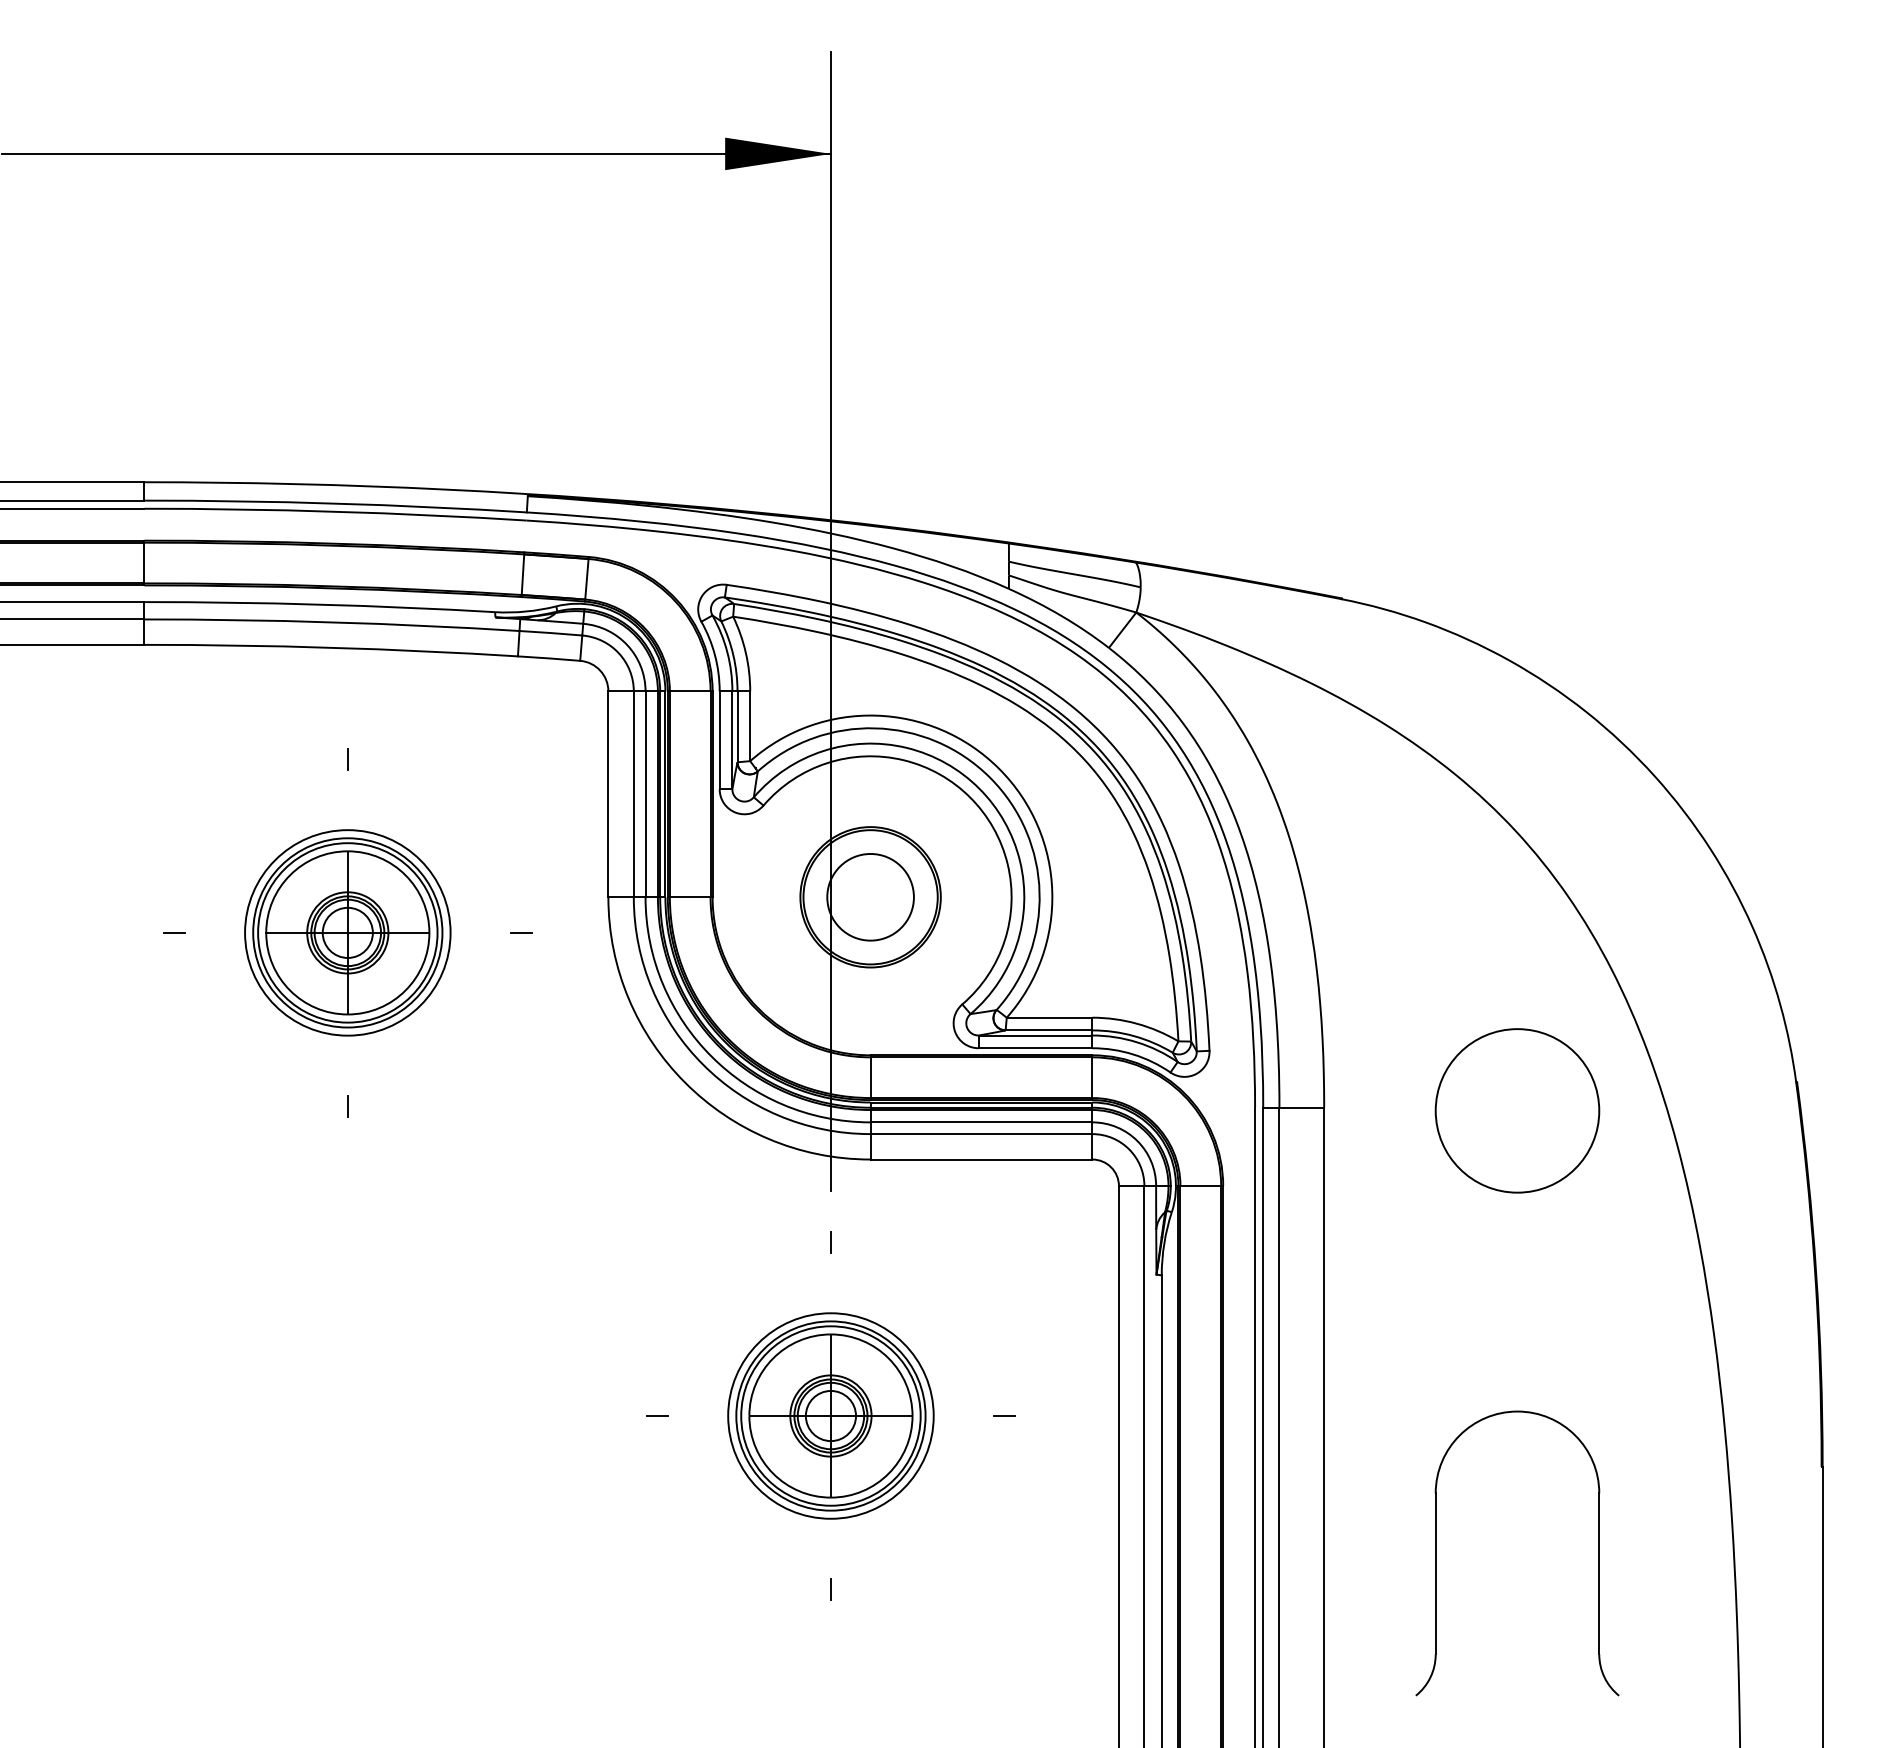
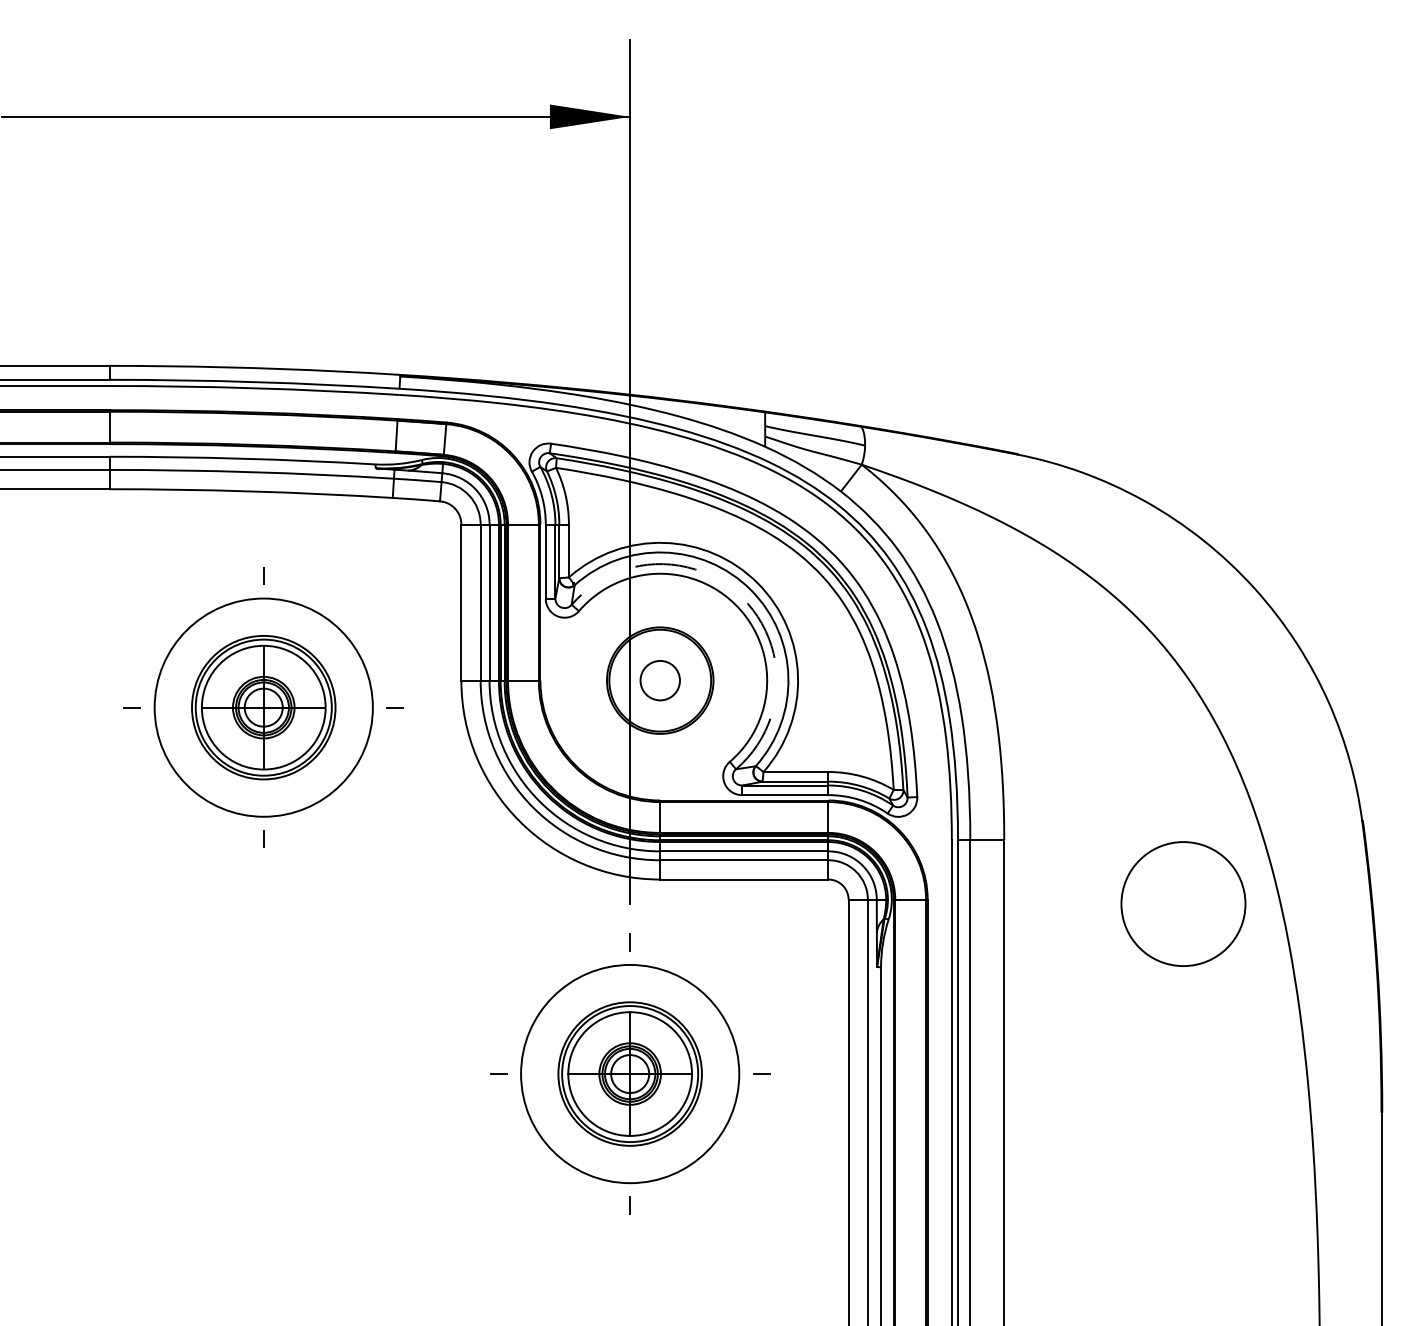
arc: (979, 788) -> (742, 598), solid -> dashed
circle: (870, 896) -> (660, 680), size x0.6
circle: (347, 932) -> (263, 707), size x1.4
circle: (1517, 1110) -> (1183, 903), moved
circle: (830, 1415) -> (629, 1073), size x1.4
part: (1436, 1553) -> (1089, 1178), removed

